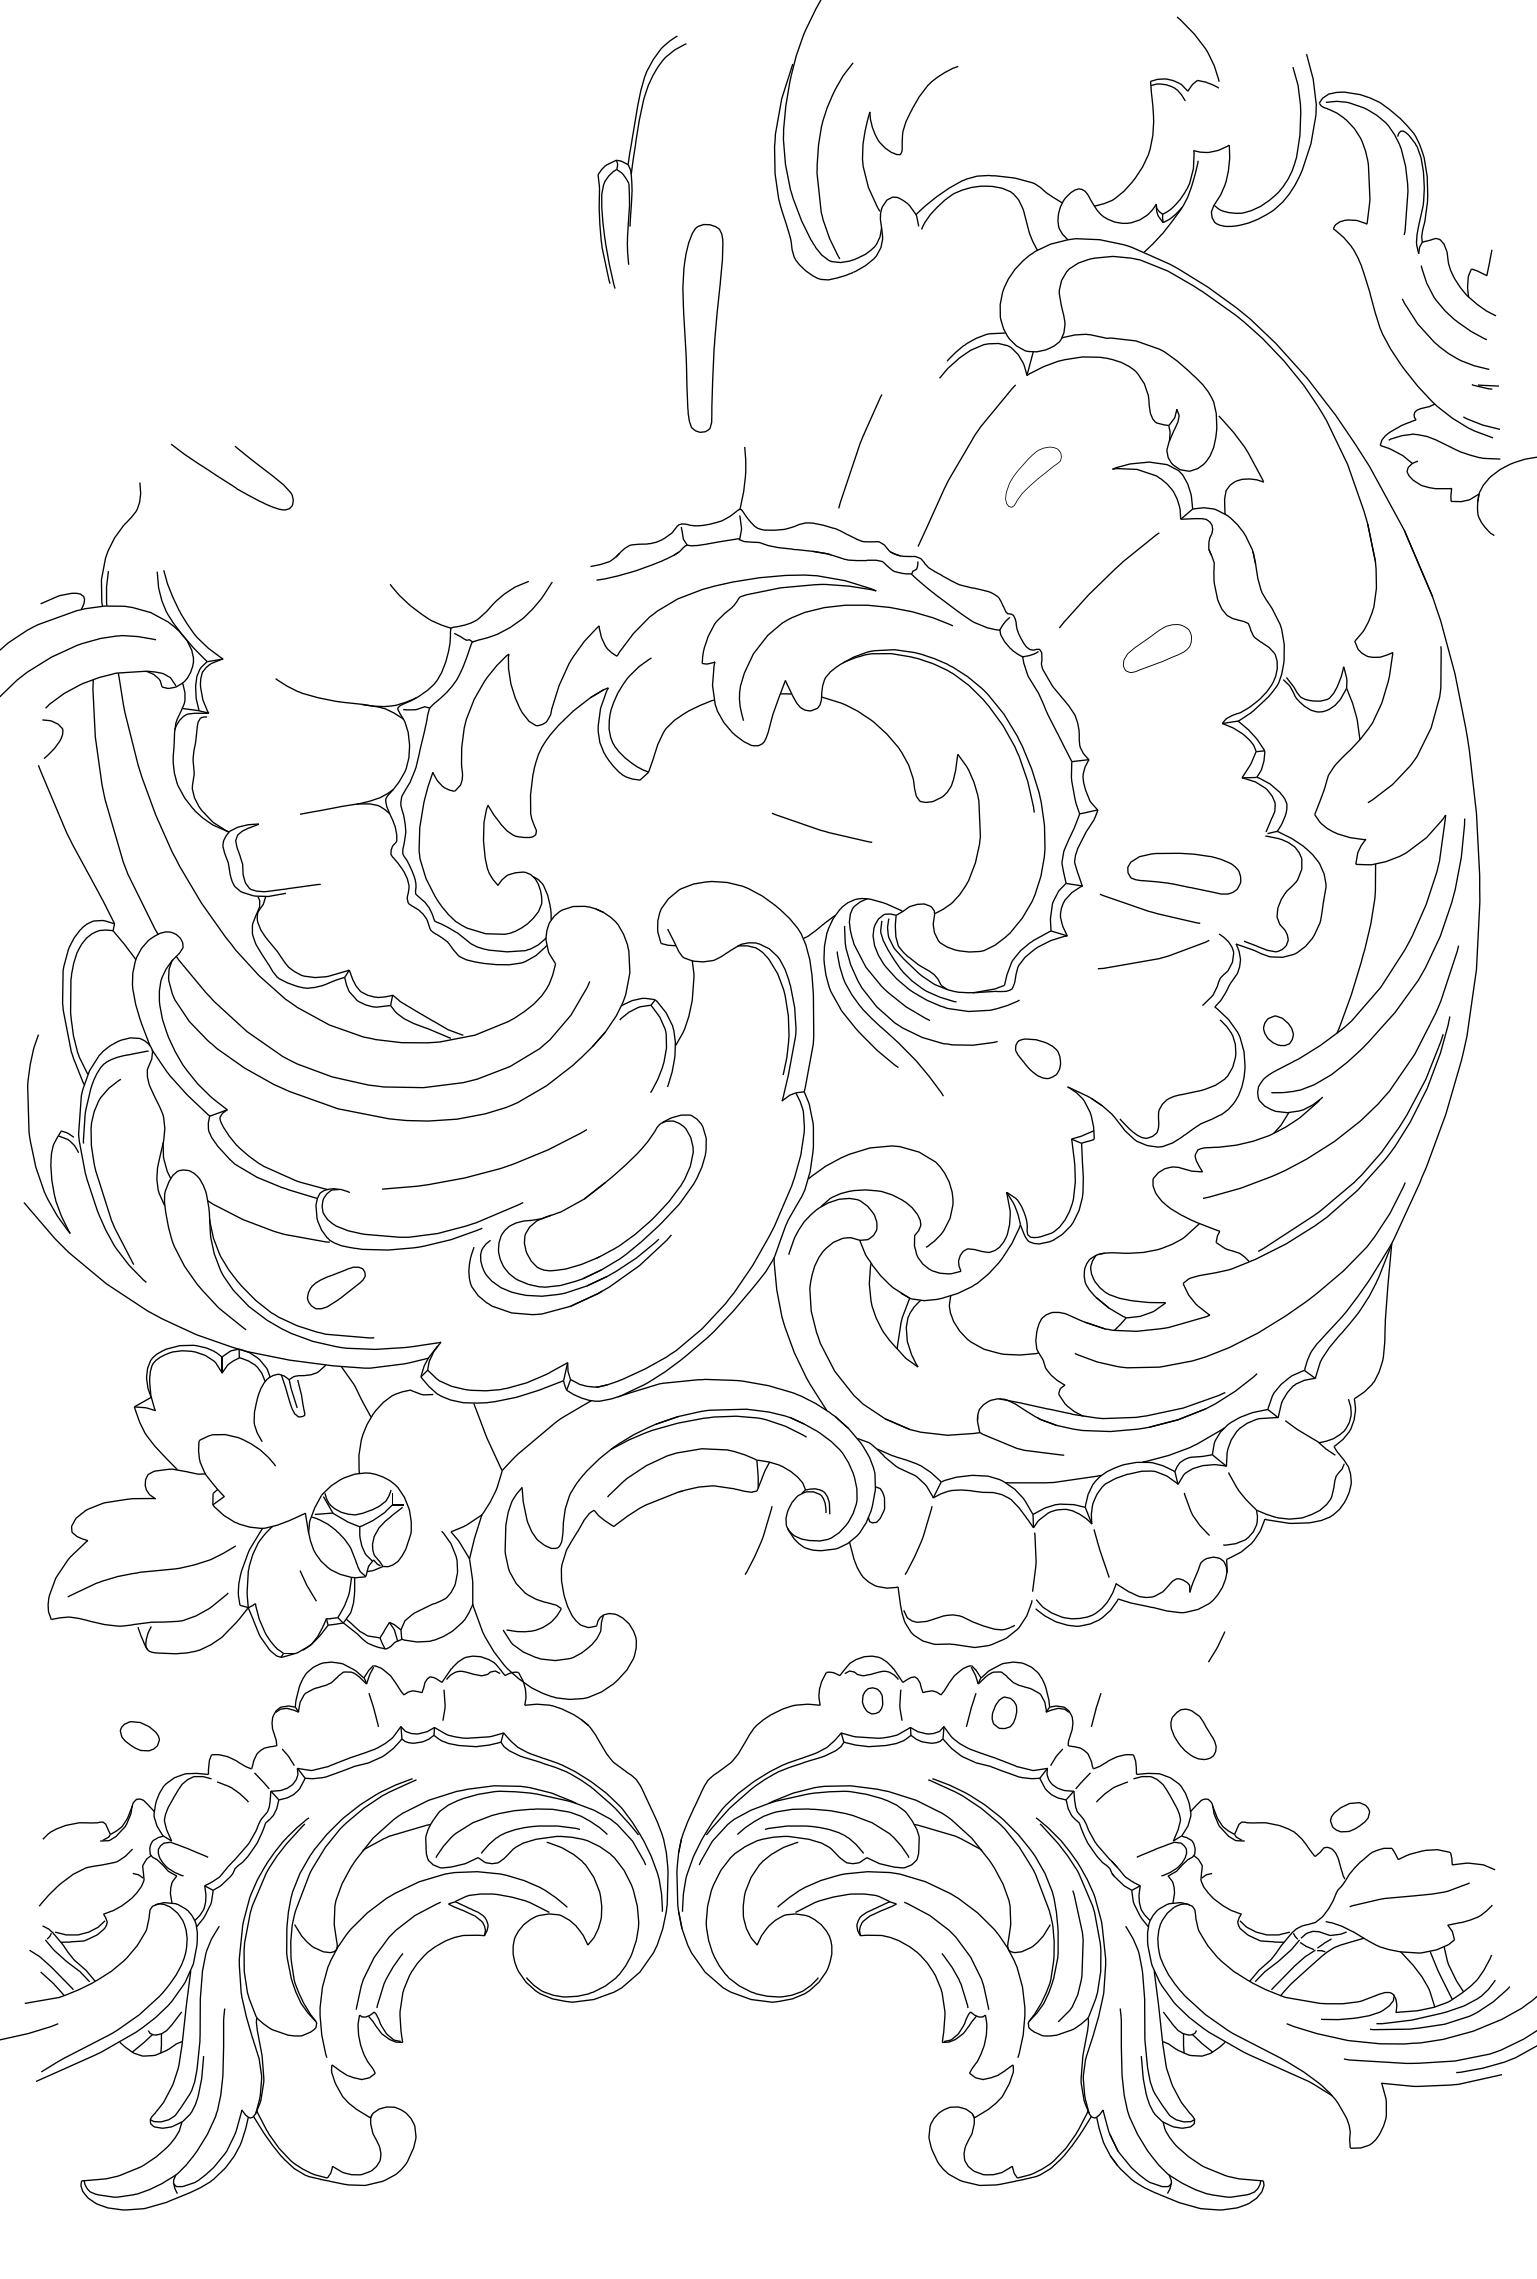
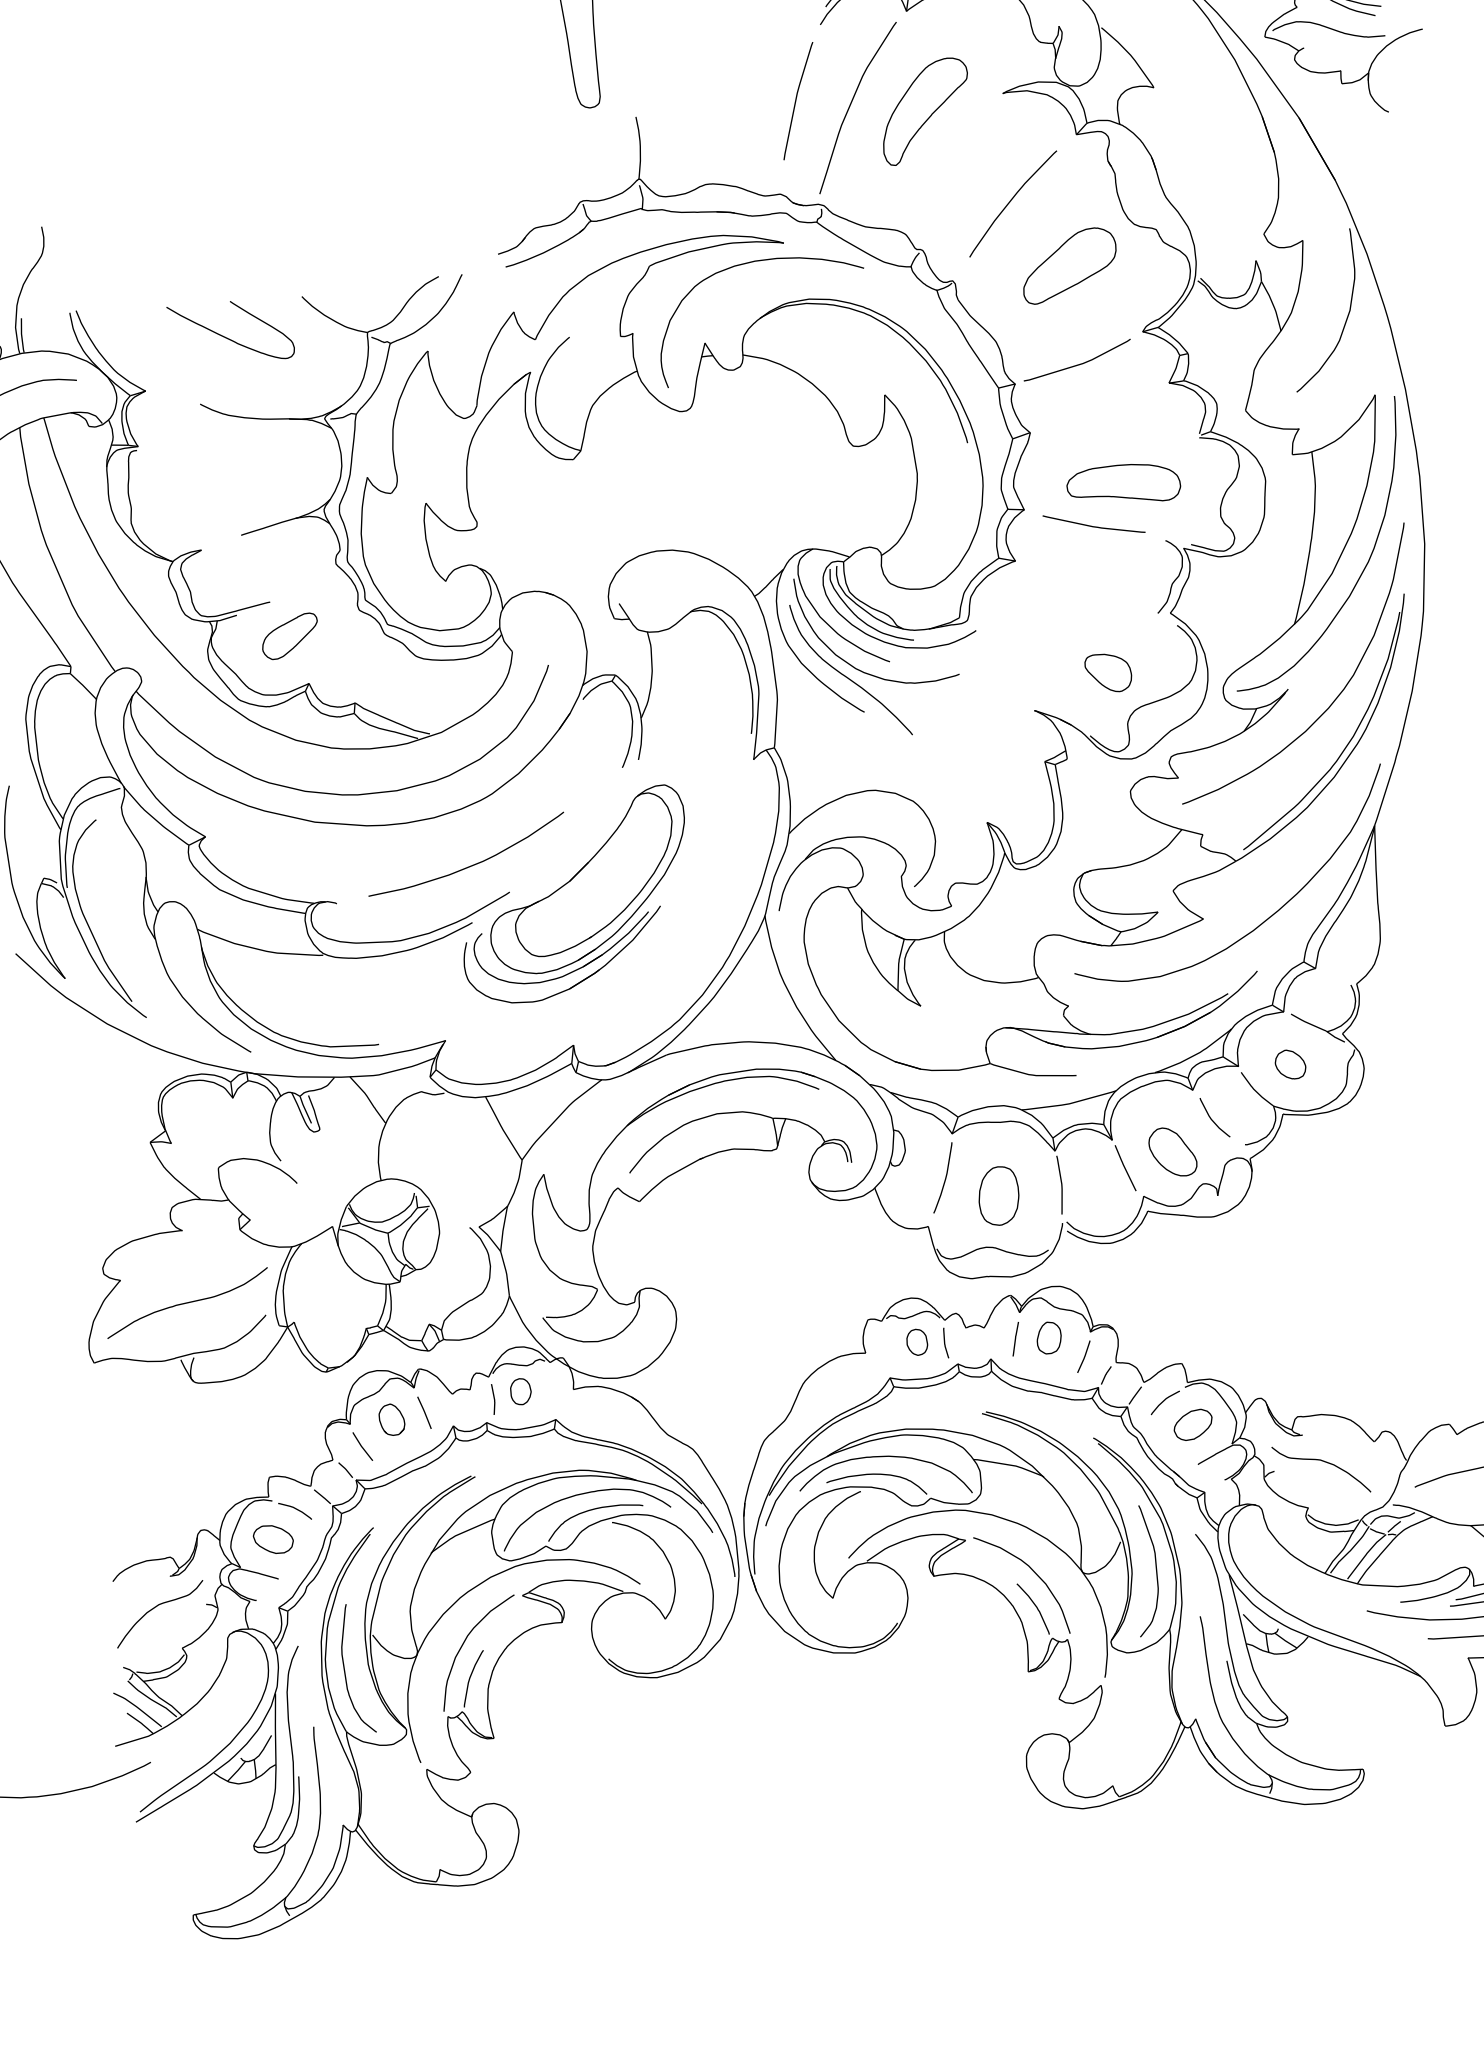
curve: (858, 451) -> (796, 101), moved
part: (1033, 476) -> (925, 110), size x1.67
curve: (227, 481) -> (226, 337), moved
part: (1157, 648) -> (1069, 265), size x1.43
curve: (821, 829) -> (759, 486), removed
curve: (1154, 958) -> (1078, 363), moved
part: (1278, 1030) -> (1290, 1064), moved
part: (1038, 1058) -> (1109, 672), moved
part: (335, 1287) -> (289, 636), moved
curve: (760, 1541) -> (786, 1198), removed
part: (971, 1565) -> (998, 1196), added
curve: (307, 1585) -> (362, 1446), moved
curve: (1217, 1646) -> (1084, 1356), moved
part: (472, 1700) -> (521, 1391), added
line: (1095, 1709) -> (1138, 1323), removed
part: (340, 1712) -> (391, 1419), added
part: (1193, 1734) -> (1172, 1152), moved
part: (139, 1736) -> (273, 1539), moved
part: (1350, 1817) -> (1193, 1425), moved
curve: (1262, 1870) -> (1323, 1462), added
curve: (262, 1955) -> (344, 1669), added

